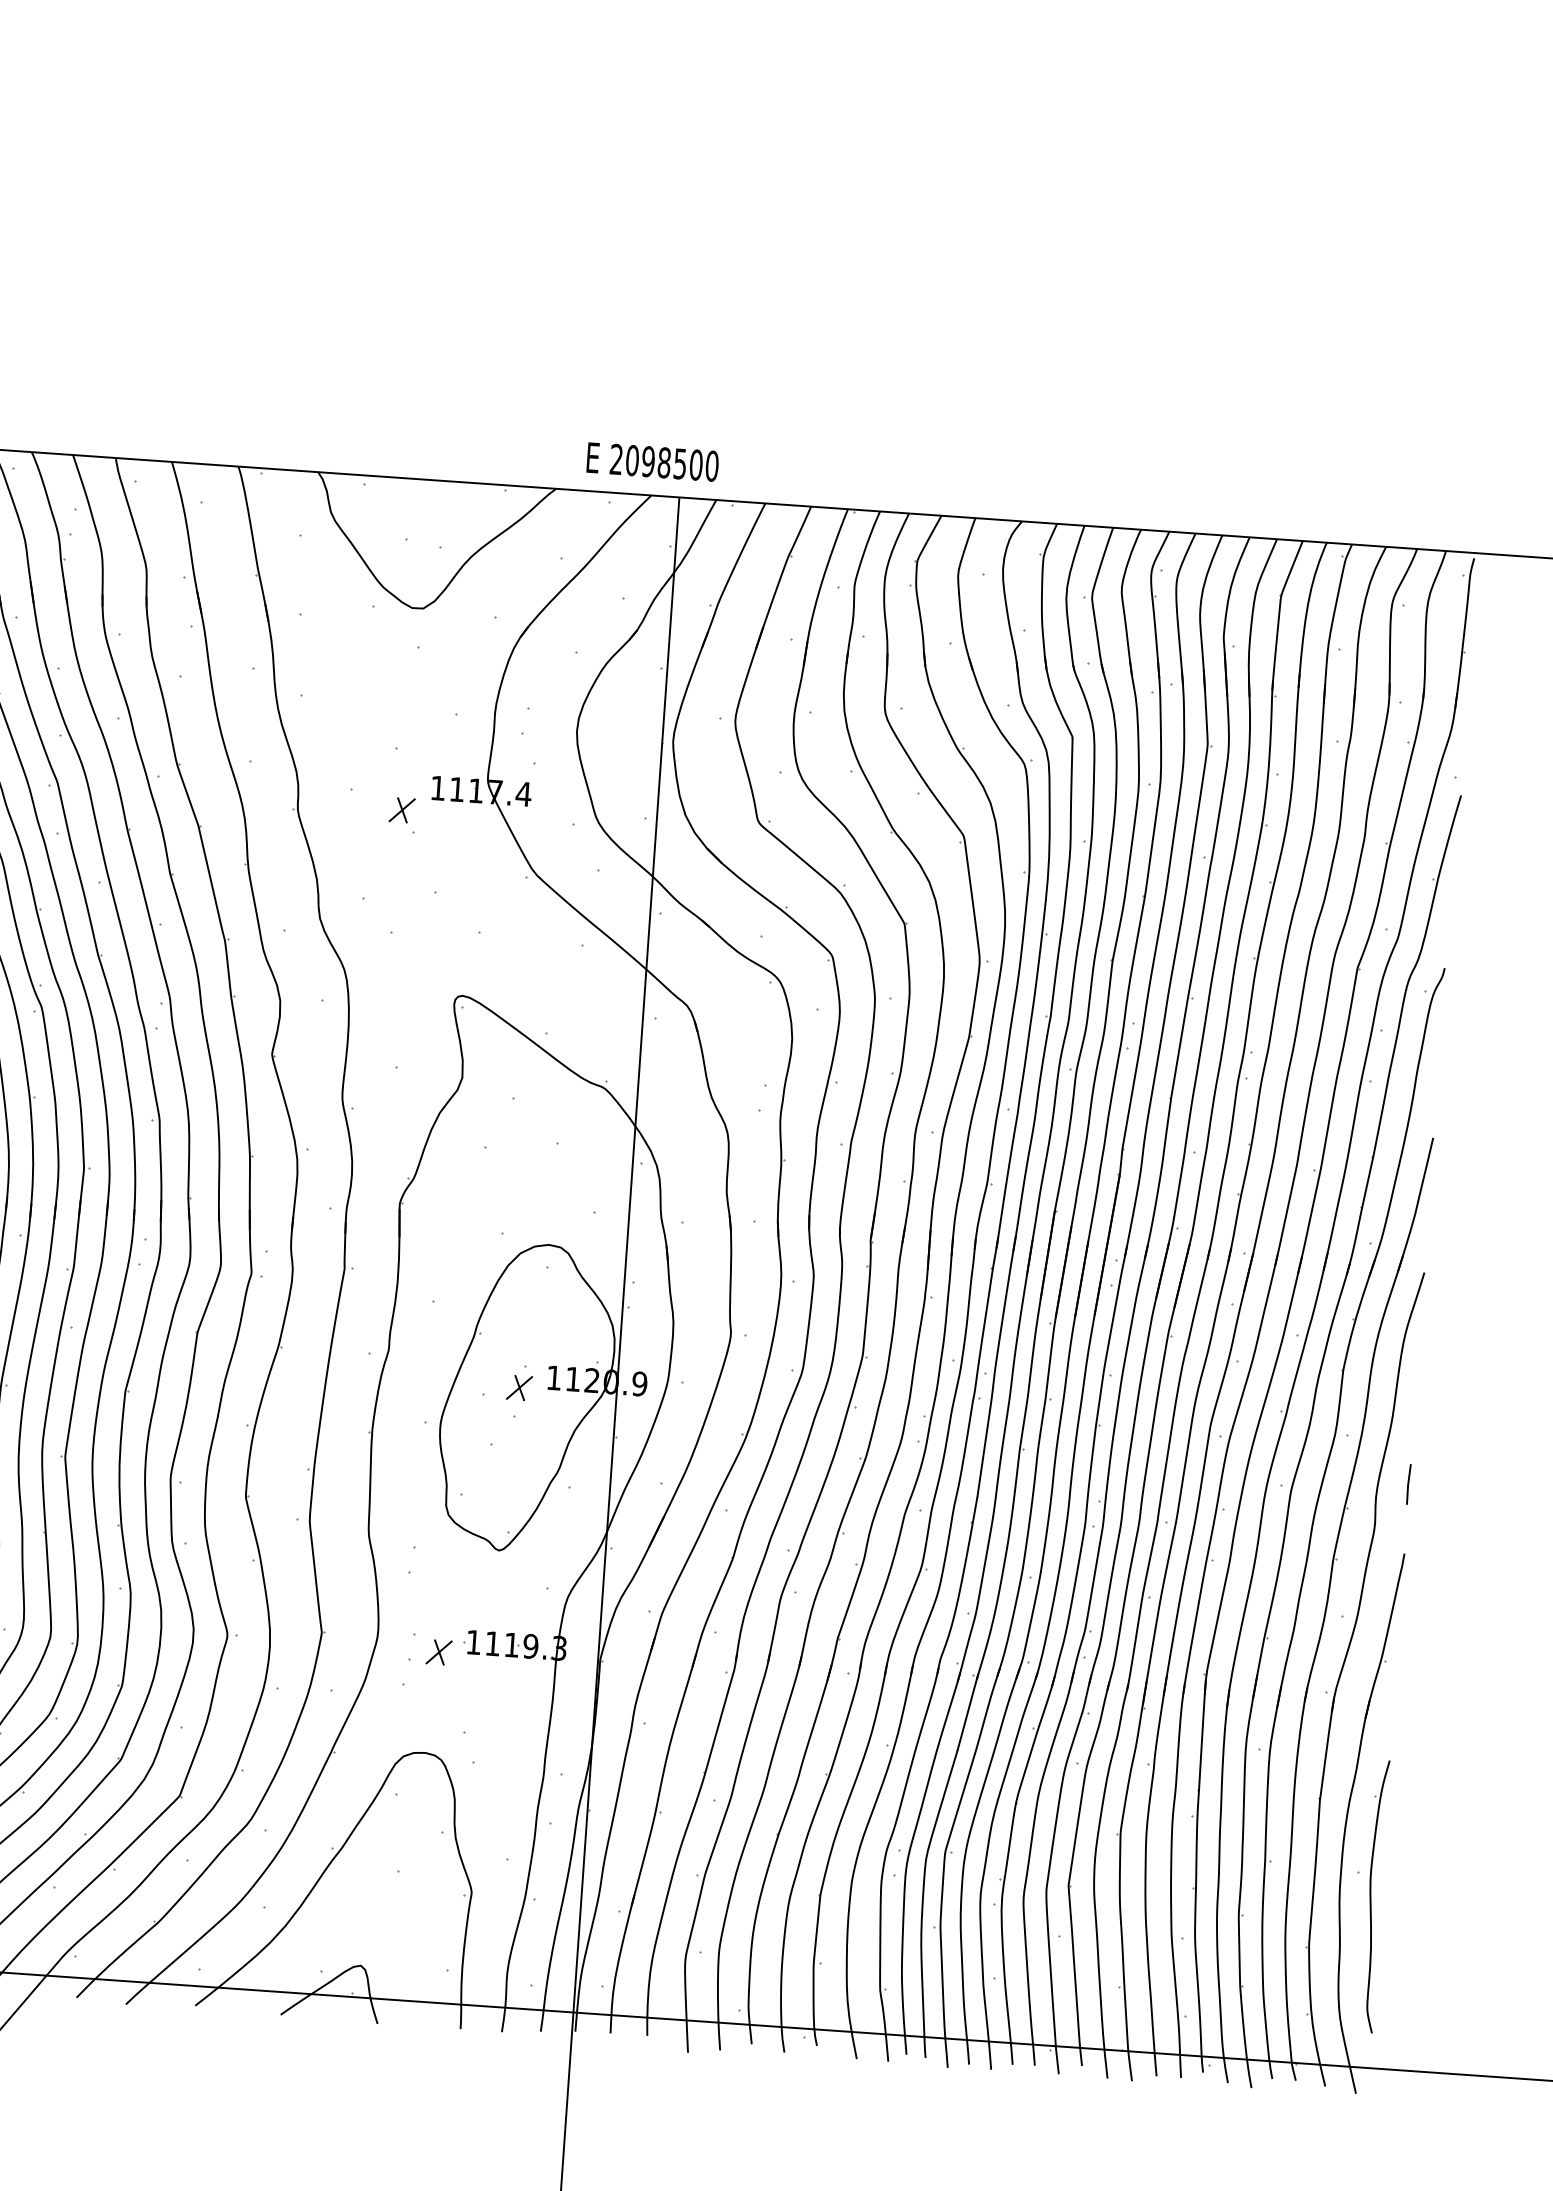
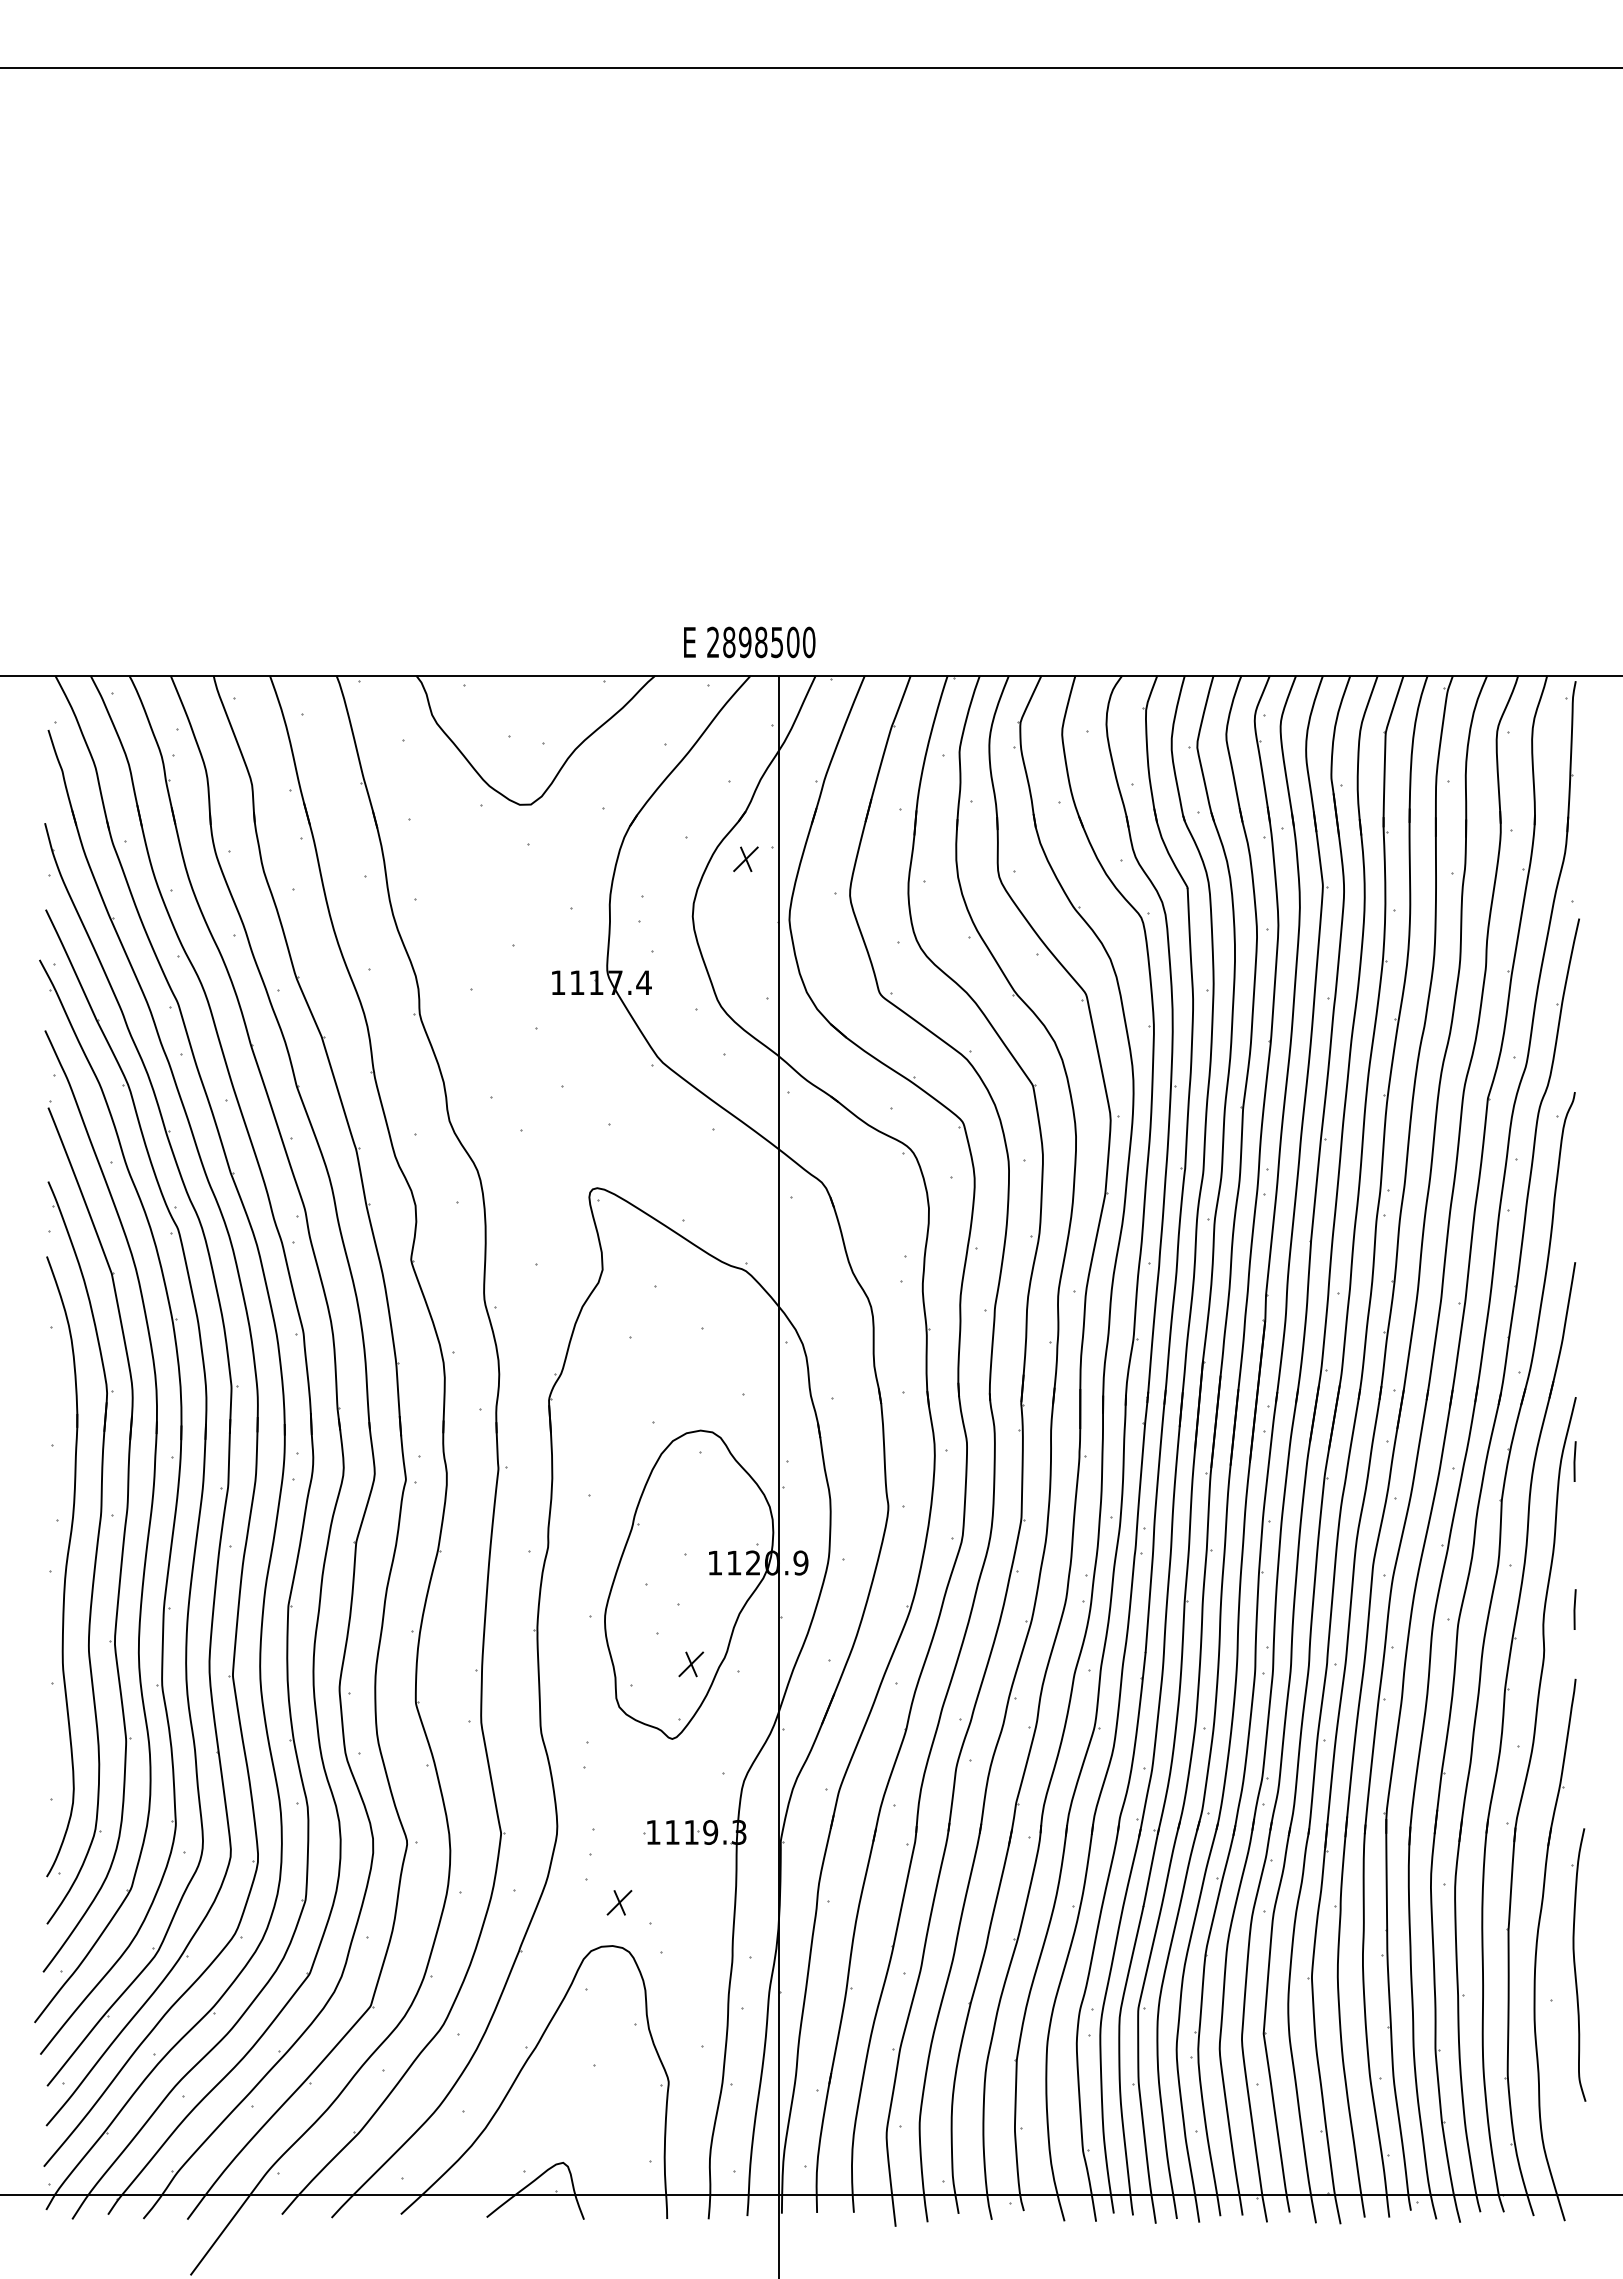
text: (632, 460) -> (729, 642), 2098500 -> 2898500
part: (401, 810) -> (745, 859), moved
line: (1418, 1336) -> (1574, 1461), added
part: (519, 1388) -> (691, 1664), moved
part: (439, 1652) -> (619, 1902), moved
part: (1374, 1895) -> (1578, 1964), moved

